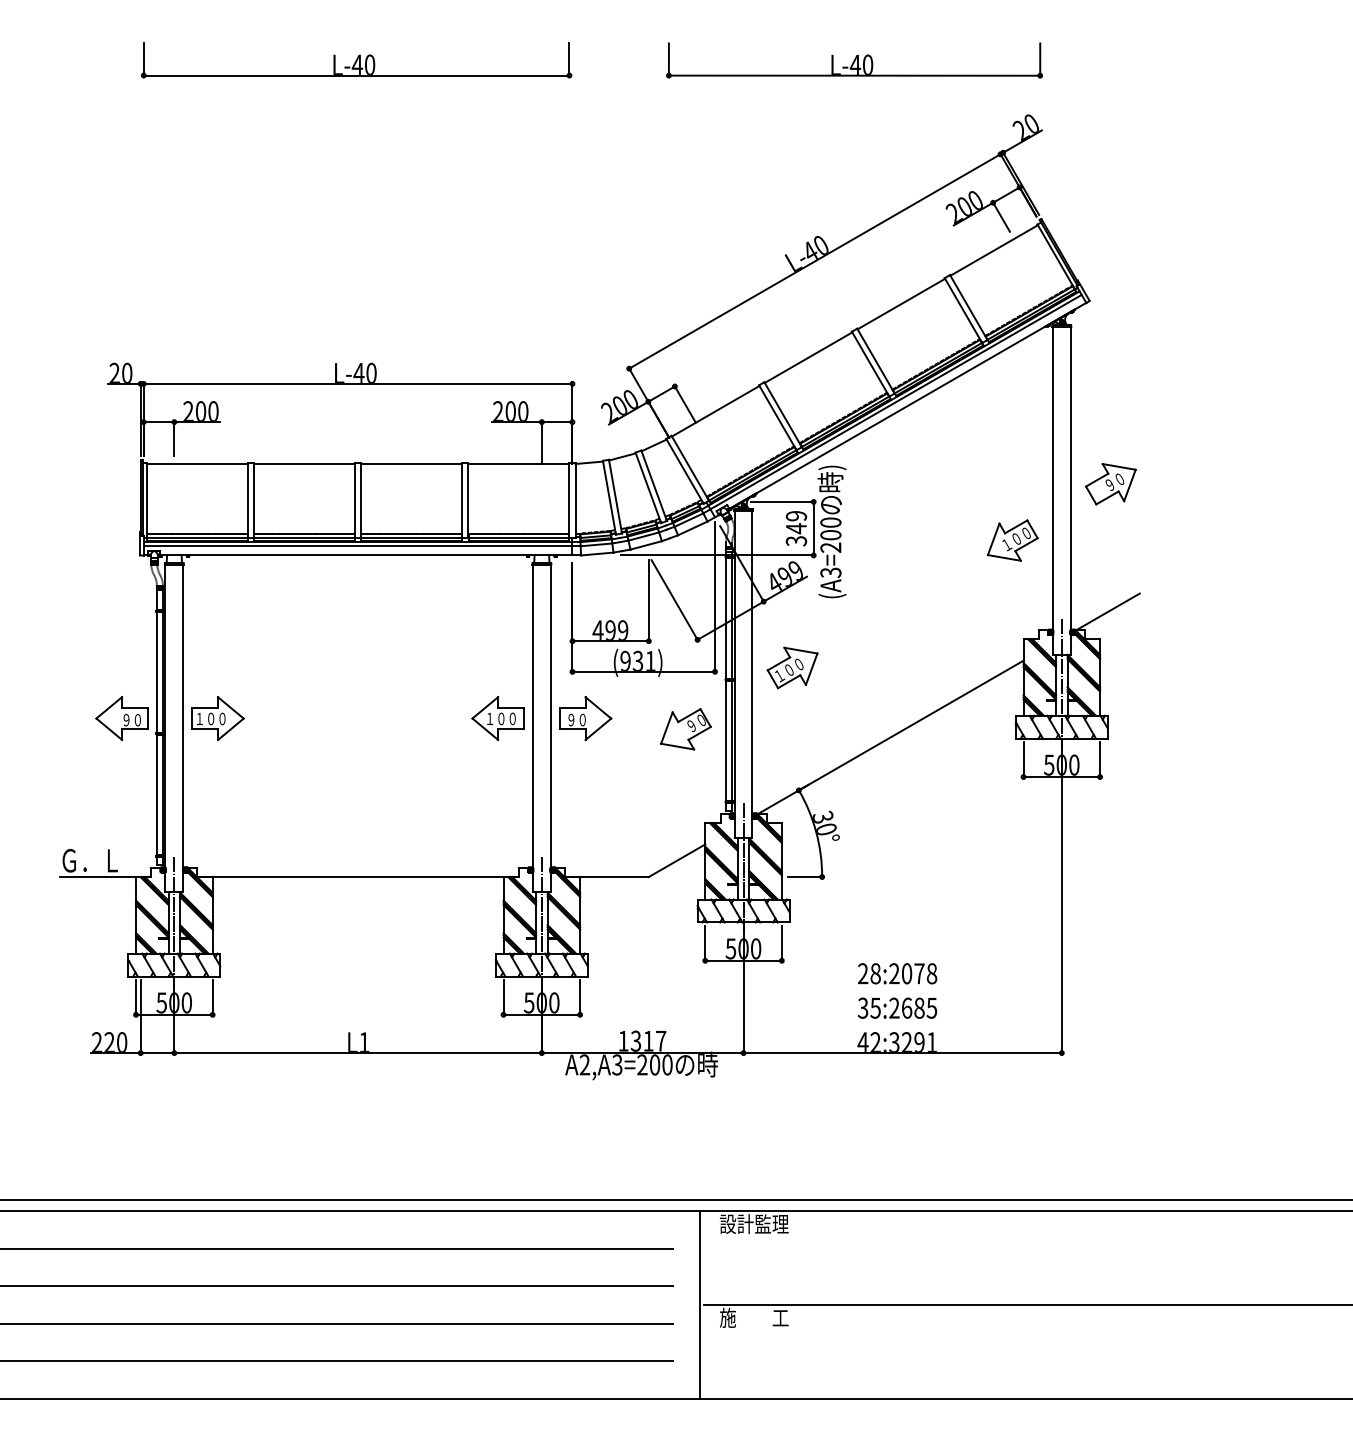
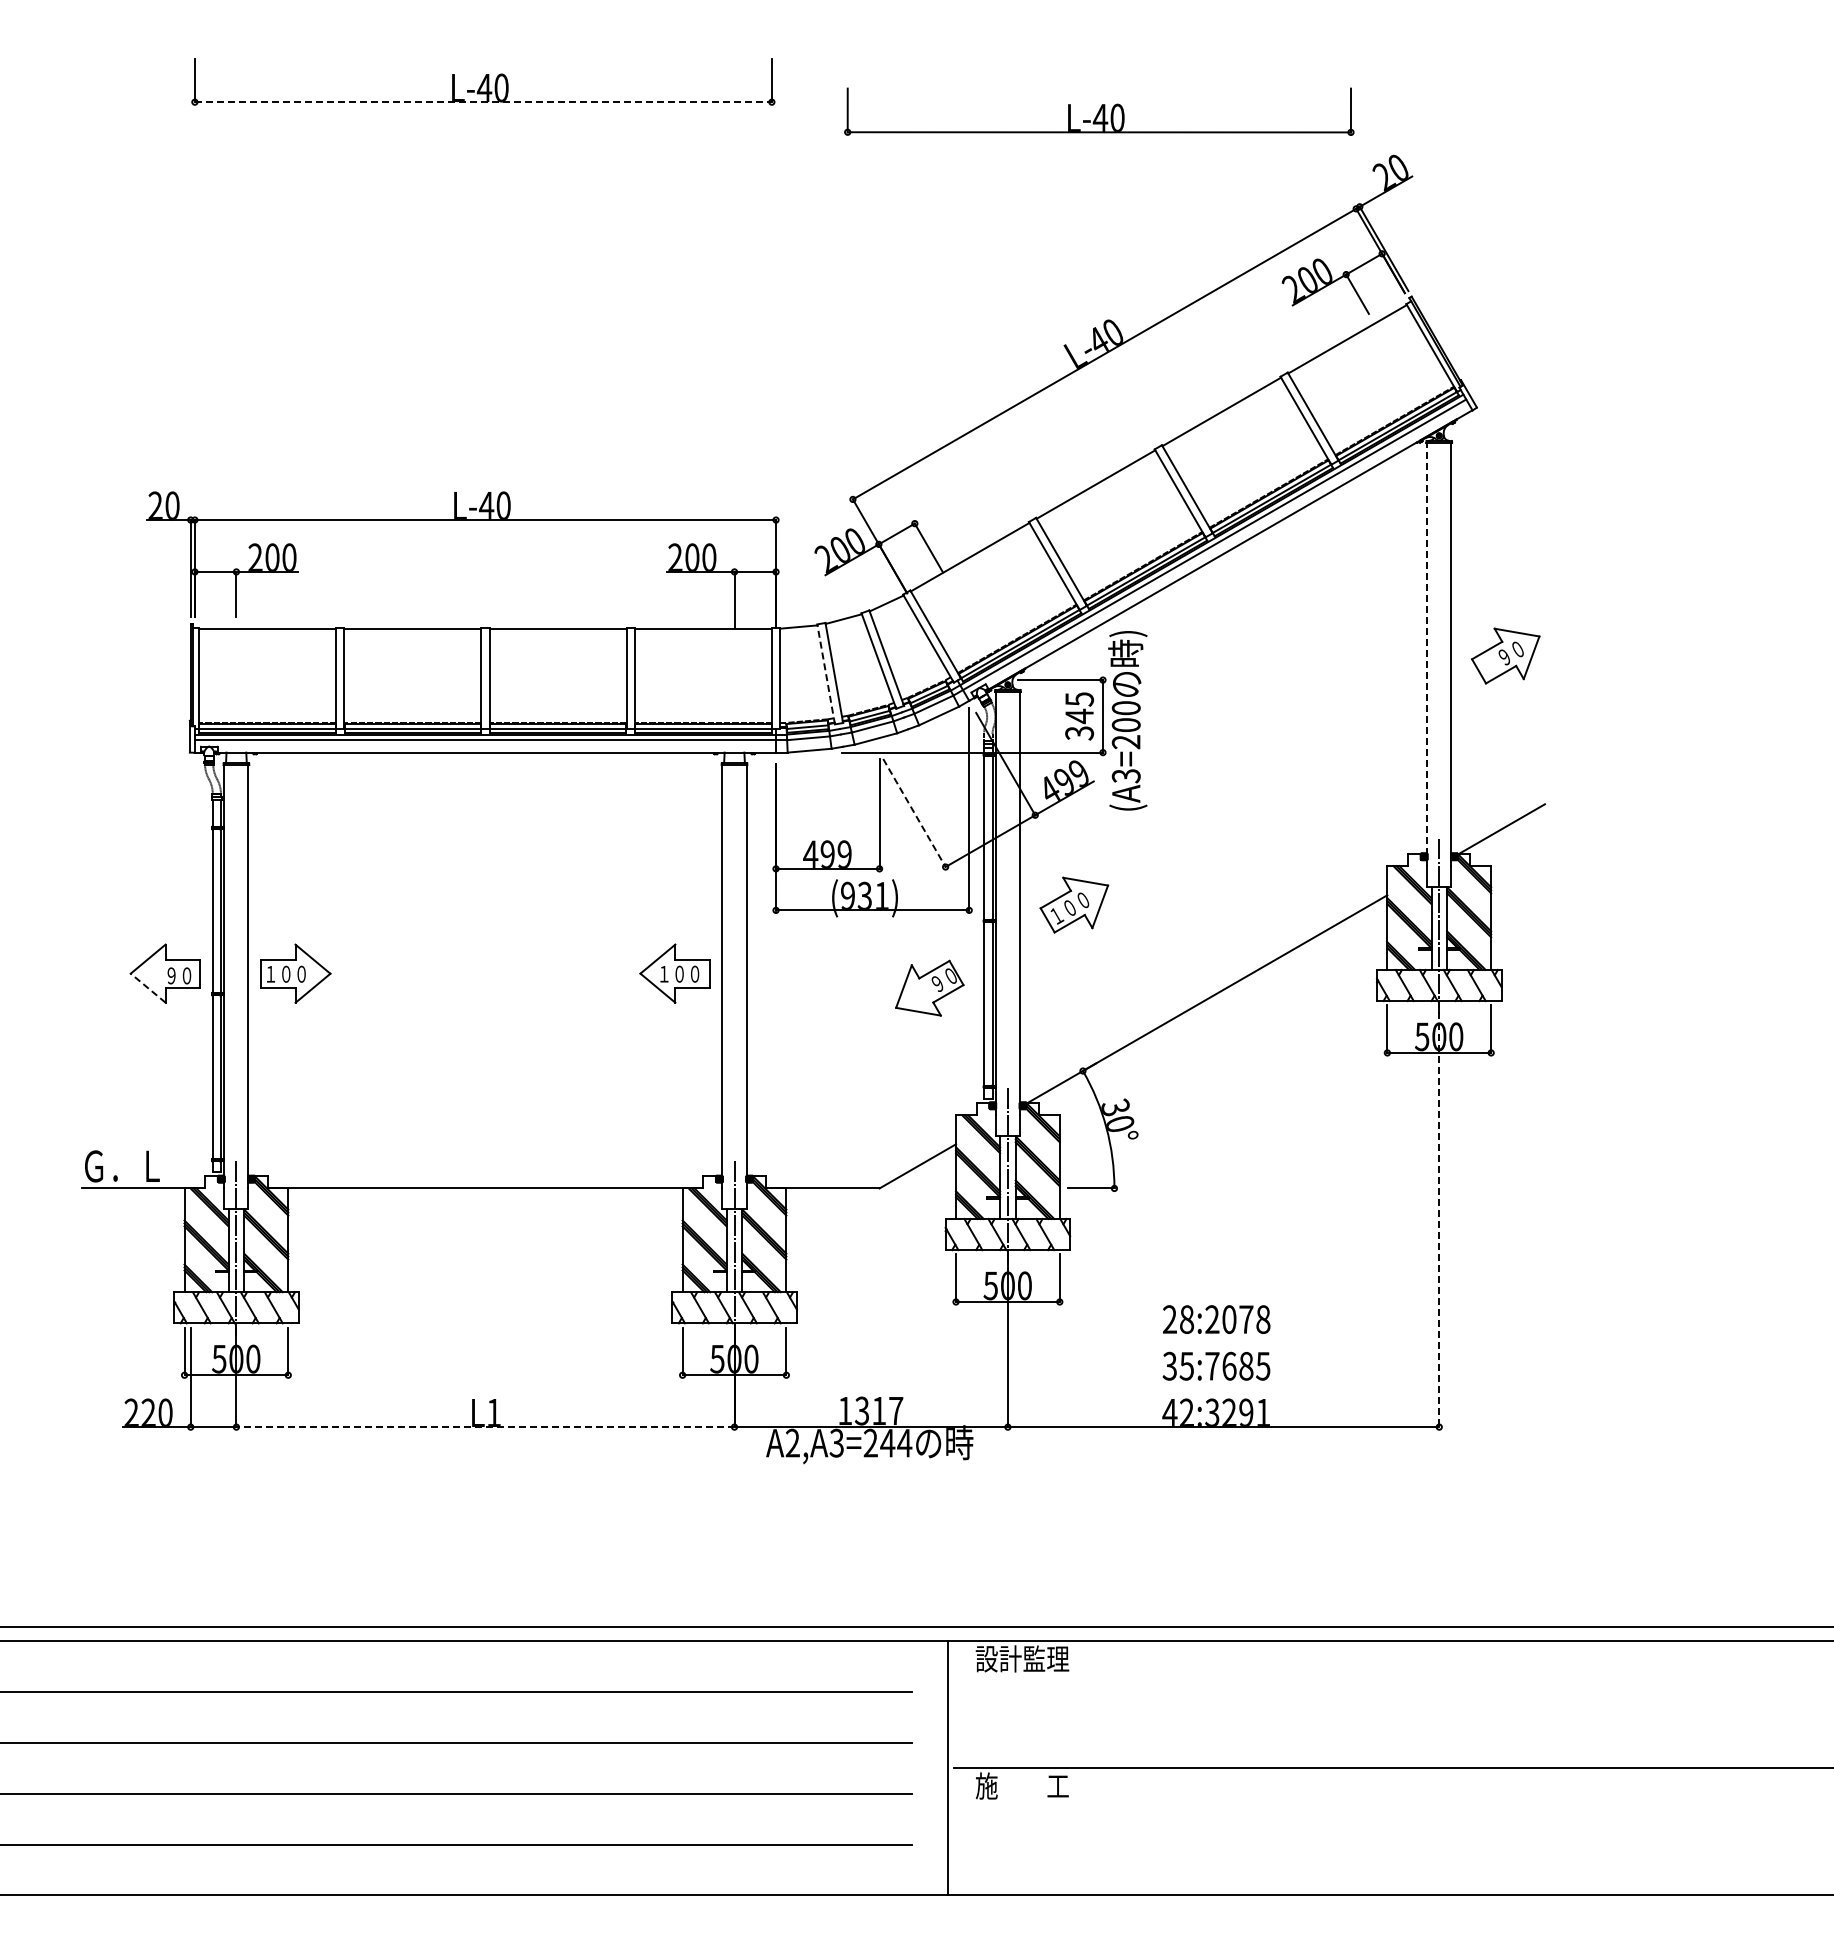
part: (854, 60) -> (1099, 111), moved
line: (356, 75) -> (483, 102), solid -> dashed
line: (1053, 483) -> (1427, 654), solid -> dashed
line: (609, 497) -> (826, 674), solid -> dashed
text: (796, 516) -> (1079, 699), 349 -> 345
part: (1012, 540) -> (1372, 732), removed
line: (674, 600) -> (914, 813), solid -> dashed
part: (585, 718) -> (793, 973), removed
line: (109, 729) -> (148, 988), solid -> dashed
line: (1062, 896) -> (1439, 1214), solid -> dashed
text: (894, 1007) -> (1212, 1365), 35:2685 -> 35:7685
line: (357, 1053) -> (484, 1427), solid -> dashed
text: (661, 1064) -> (896, 1442), A2,A3=200 -> A2,A3=244

